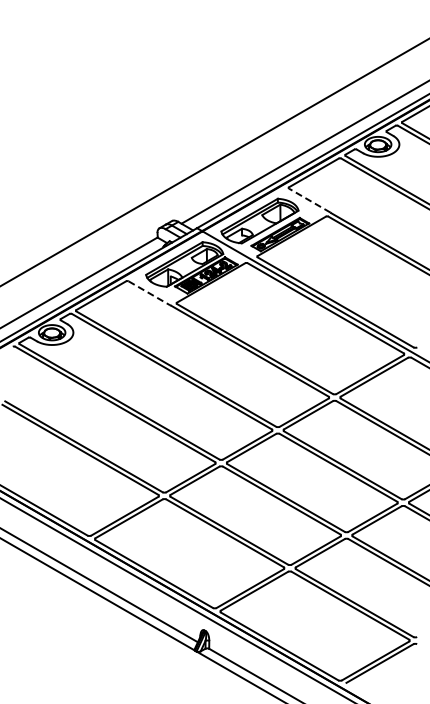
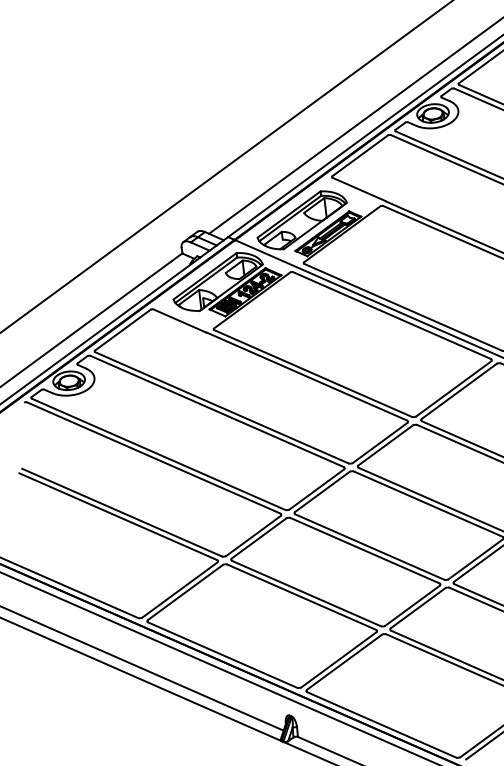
line: (309, 200) -> (358, 189), dashed -> solid
line: (149, 293) -> (180, 321), dashed -> solid

